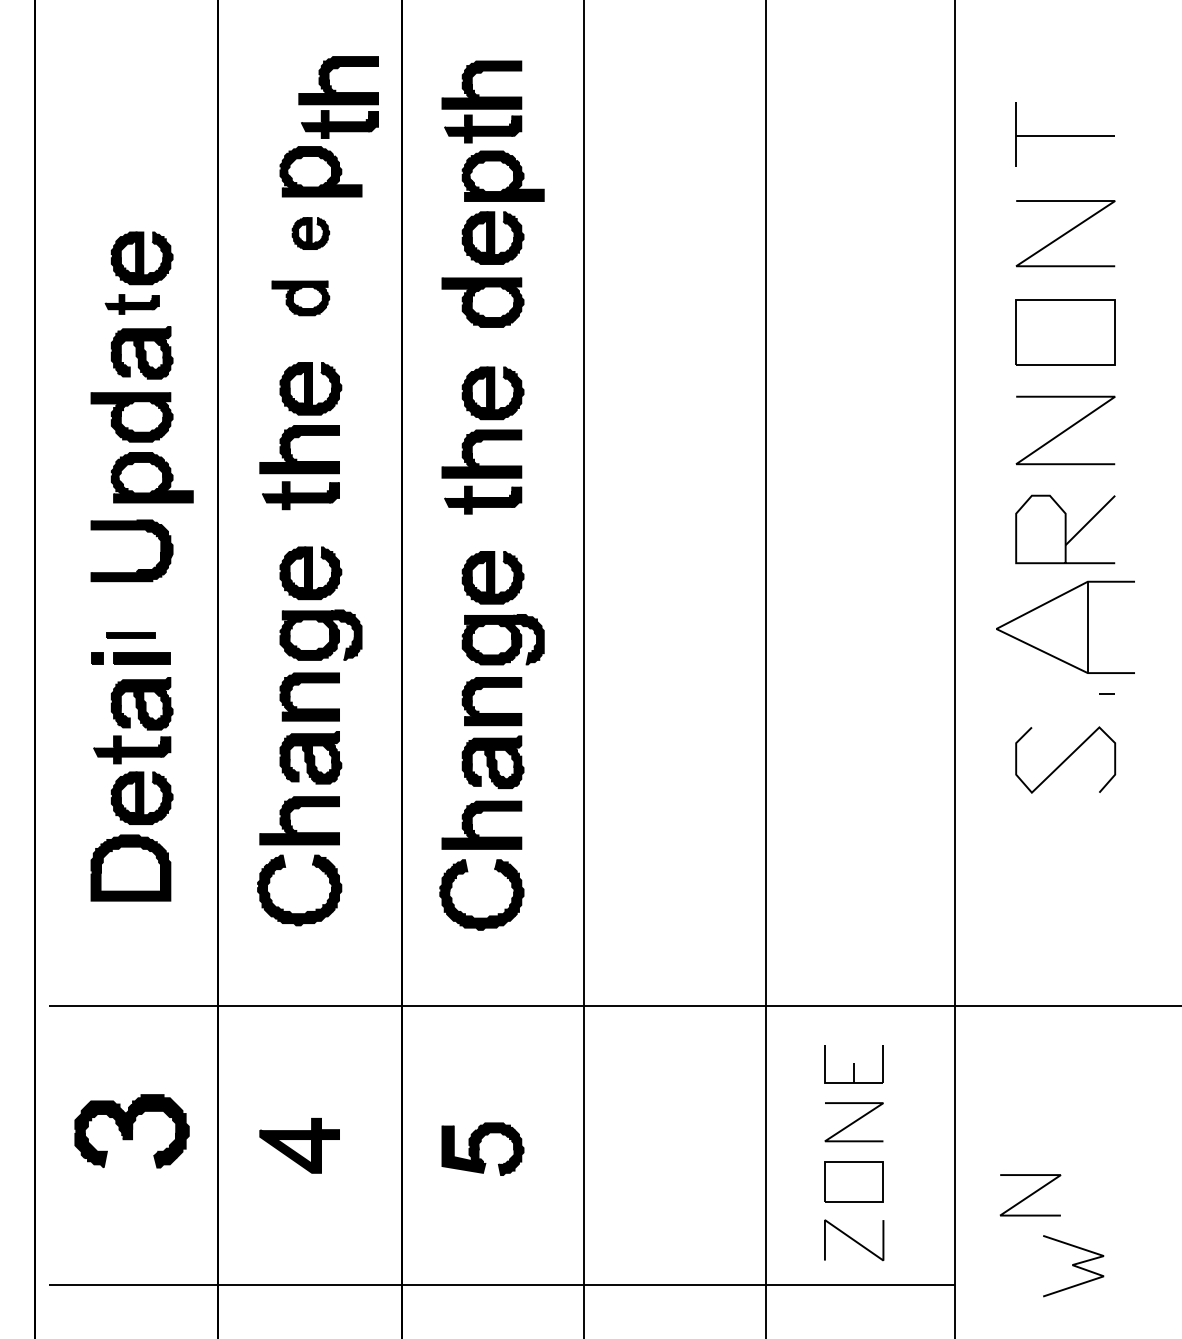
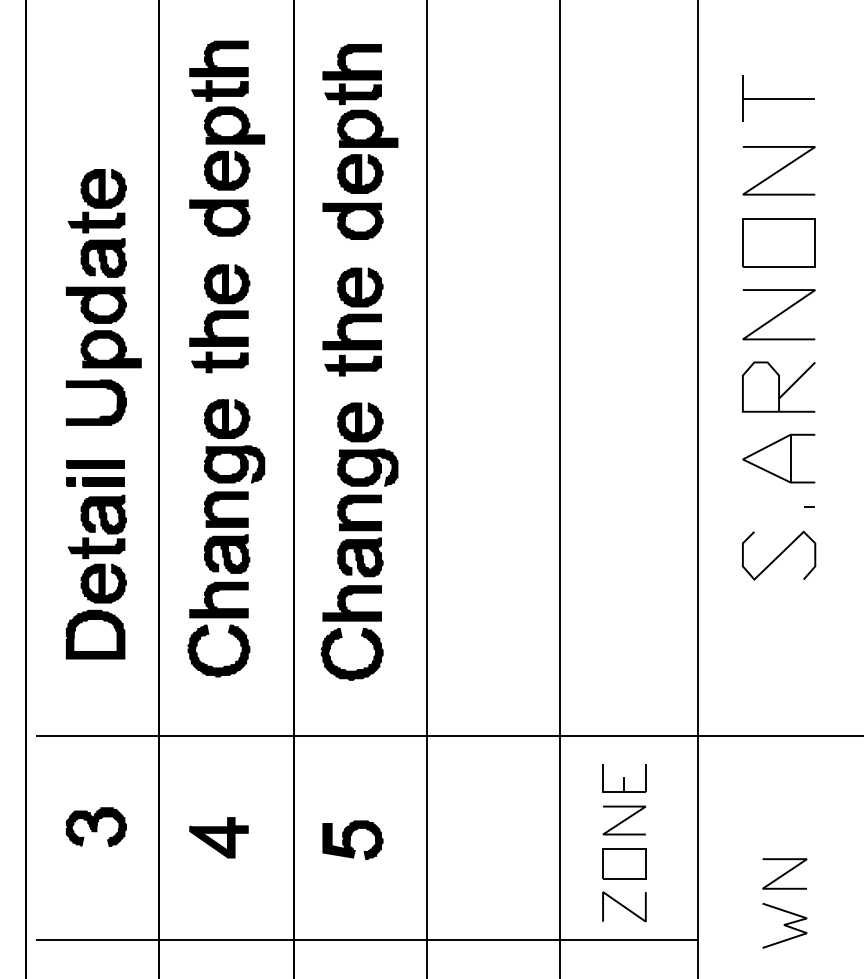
part: (338, 97) -> (218, 71), moved
part: (310, 233) -> (226, 170), size x1.67
part: (300, 298) -> (219, 218), size x1.43
part: (132, 304) -> (96, 222), size x1.43
part: (1065, 626) -> (778, 458), size x0.71
part: (130, 635) -> (95, 464), size x1.67
part: (131, 1130) -> (96, 826), size x0.71
line: (1030, 1195) -> (784, 874), moved

